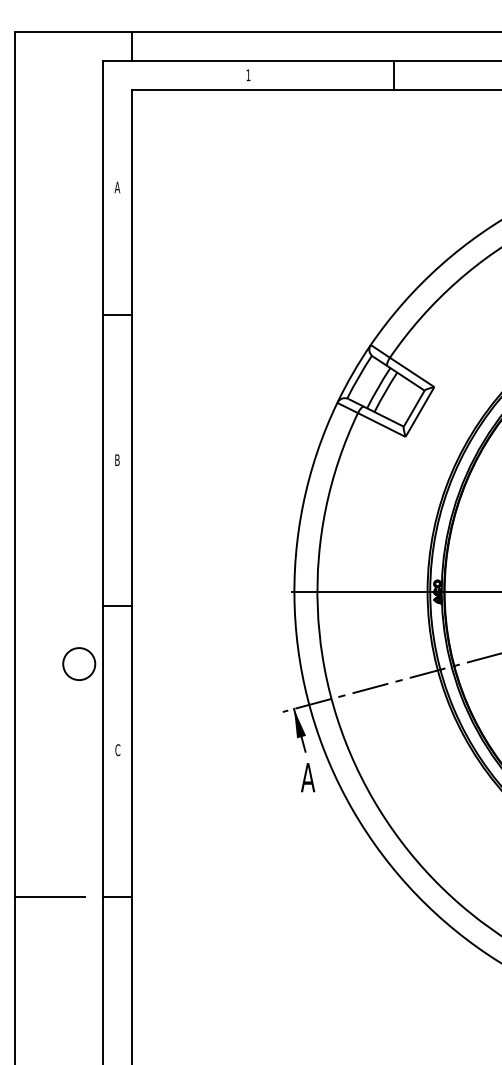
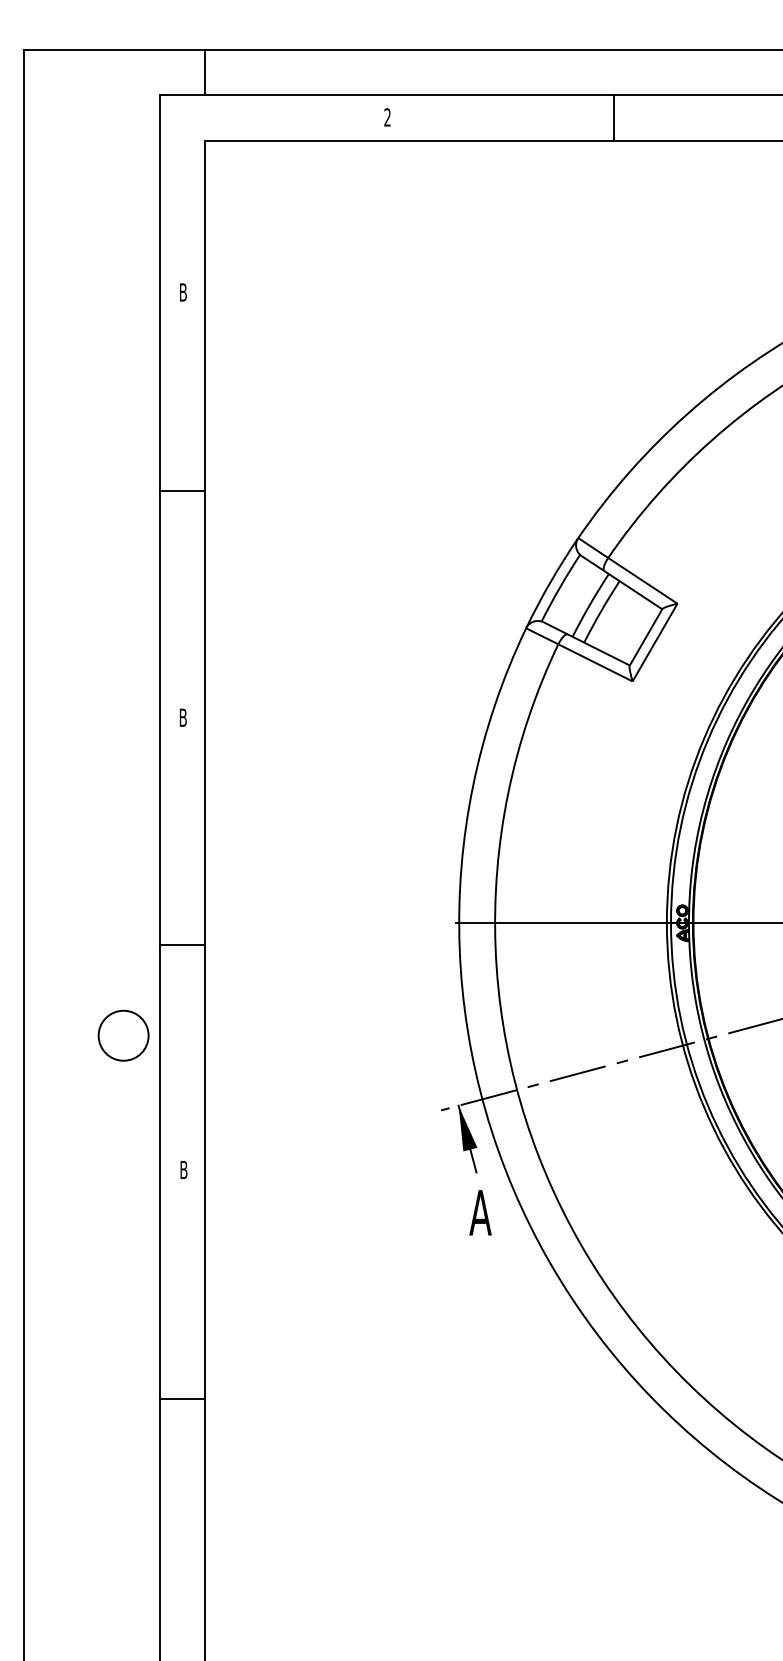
text: (248, 74) -> (387, 116), 1 -> 2
text: (117, 187) -> (183, 292), A -> B
text: (117, 750) -> (183, 1170), C -> B
line: (50, 897) -> (78, 1399), removed

